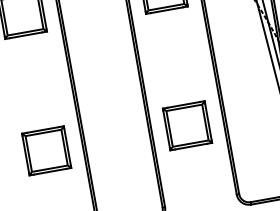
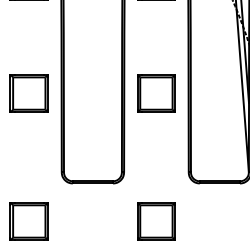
part: (187, 125) -> (156, 93), moved
part: (45, 150) -> (28, 93), moved

